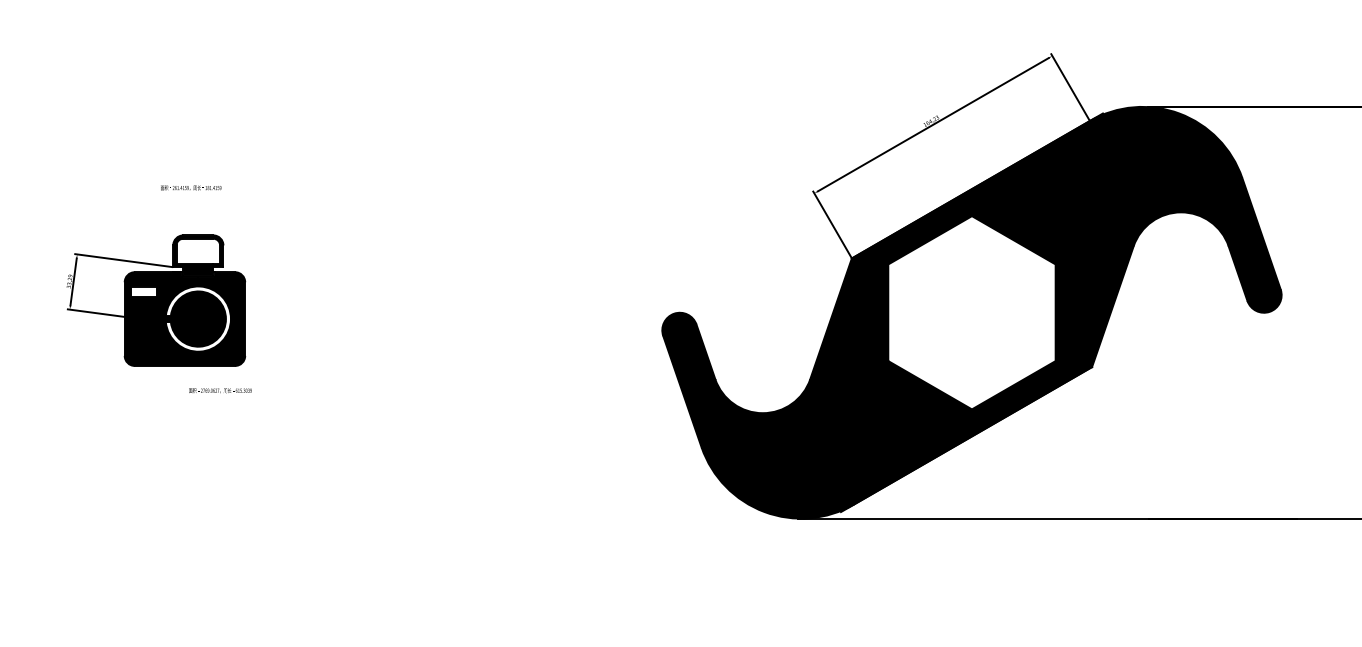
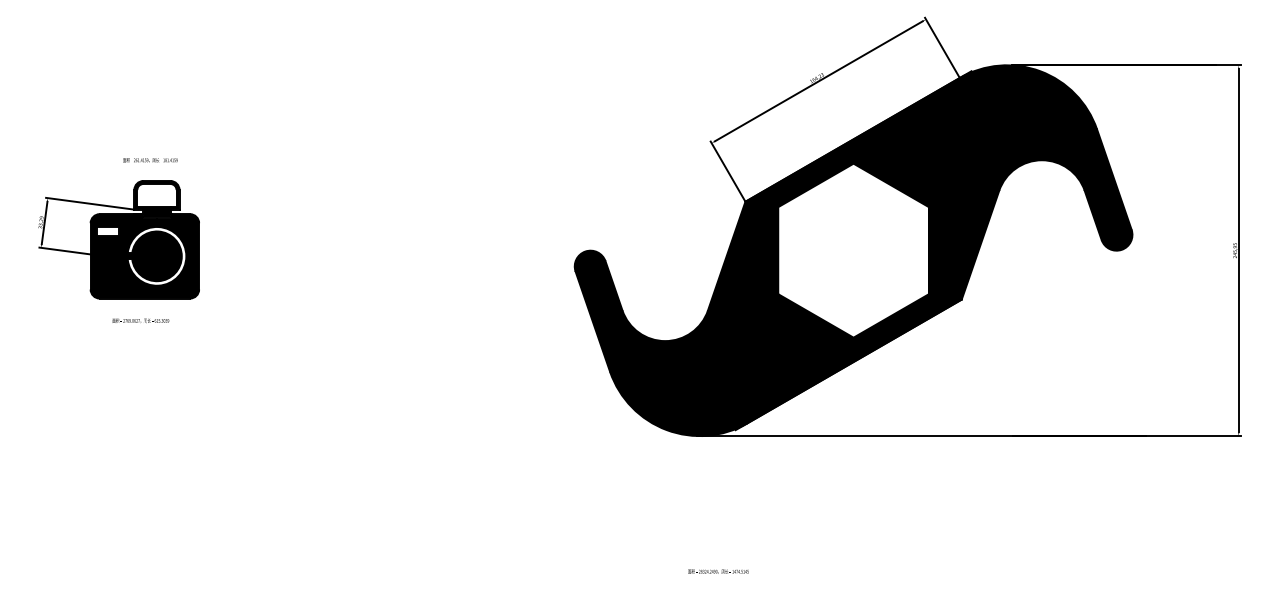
text: (191, 188) -> (150, 160), moved
text: (220, 390) -> (140, 320), moved

